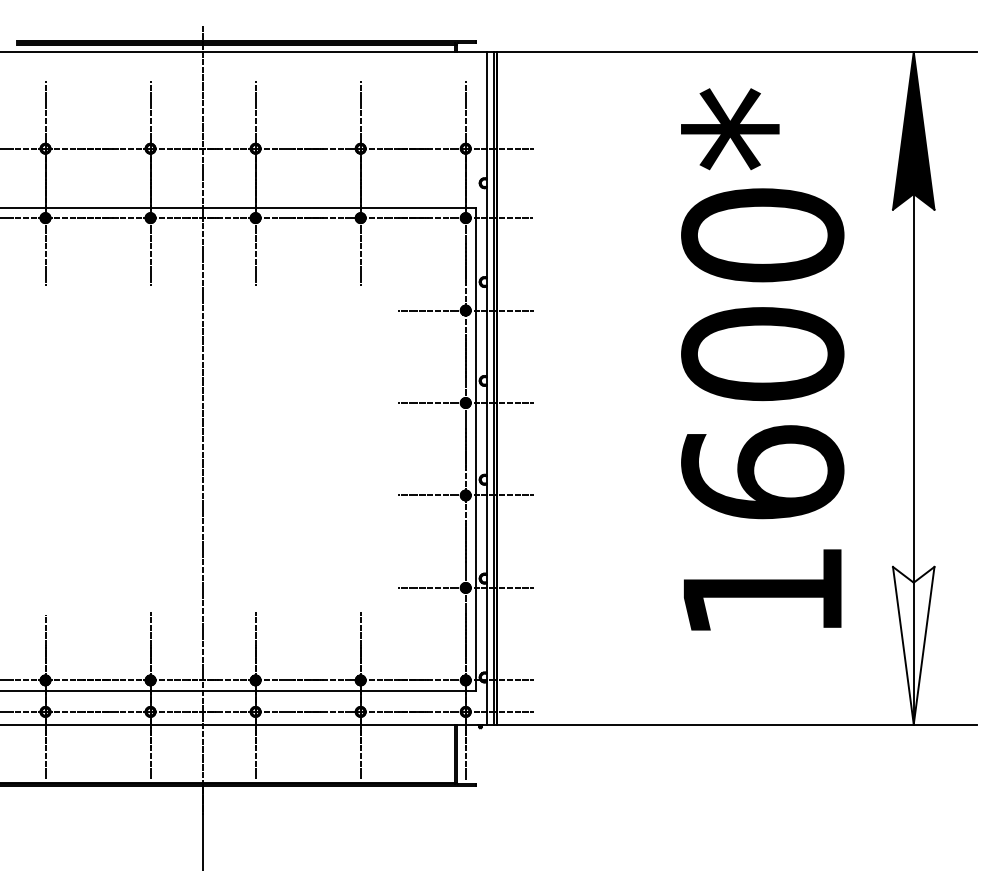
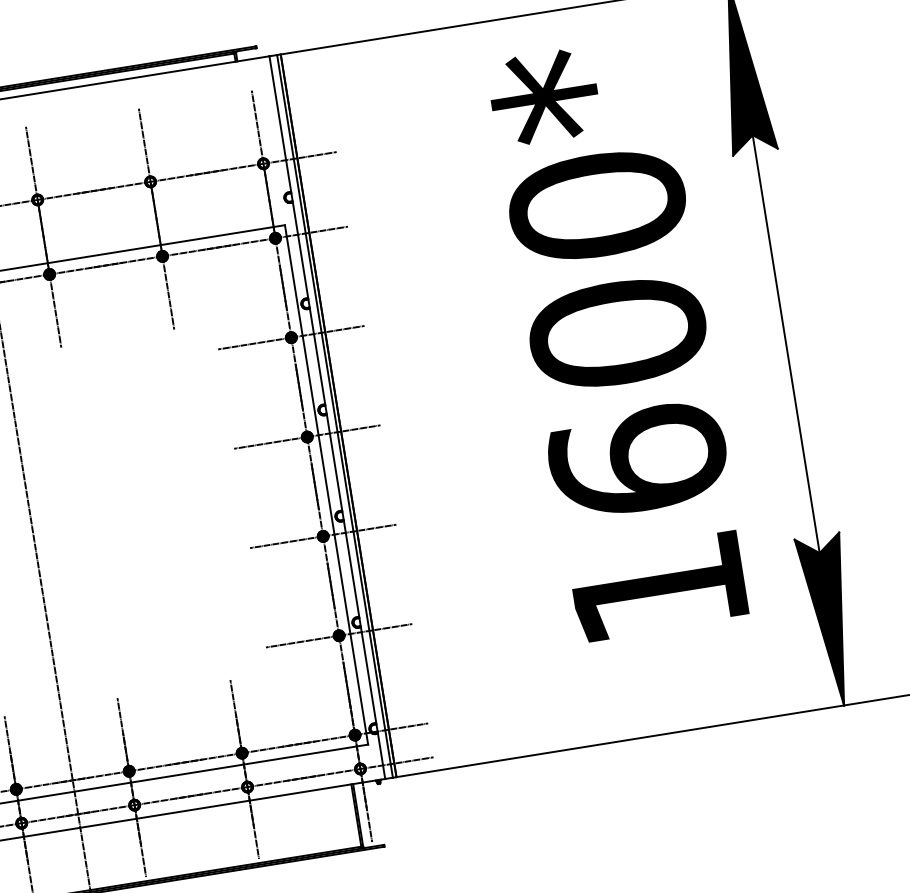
fill: (913, 645) -> (830, 620), added

